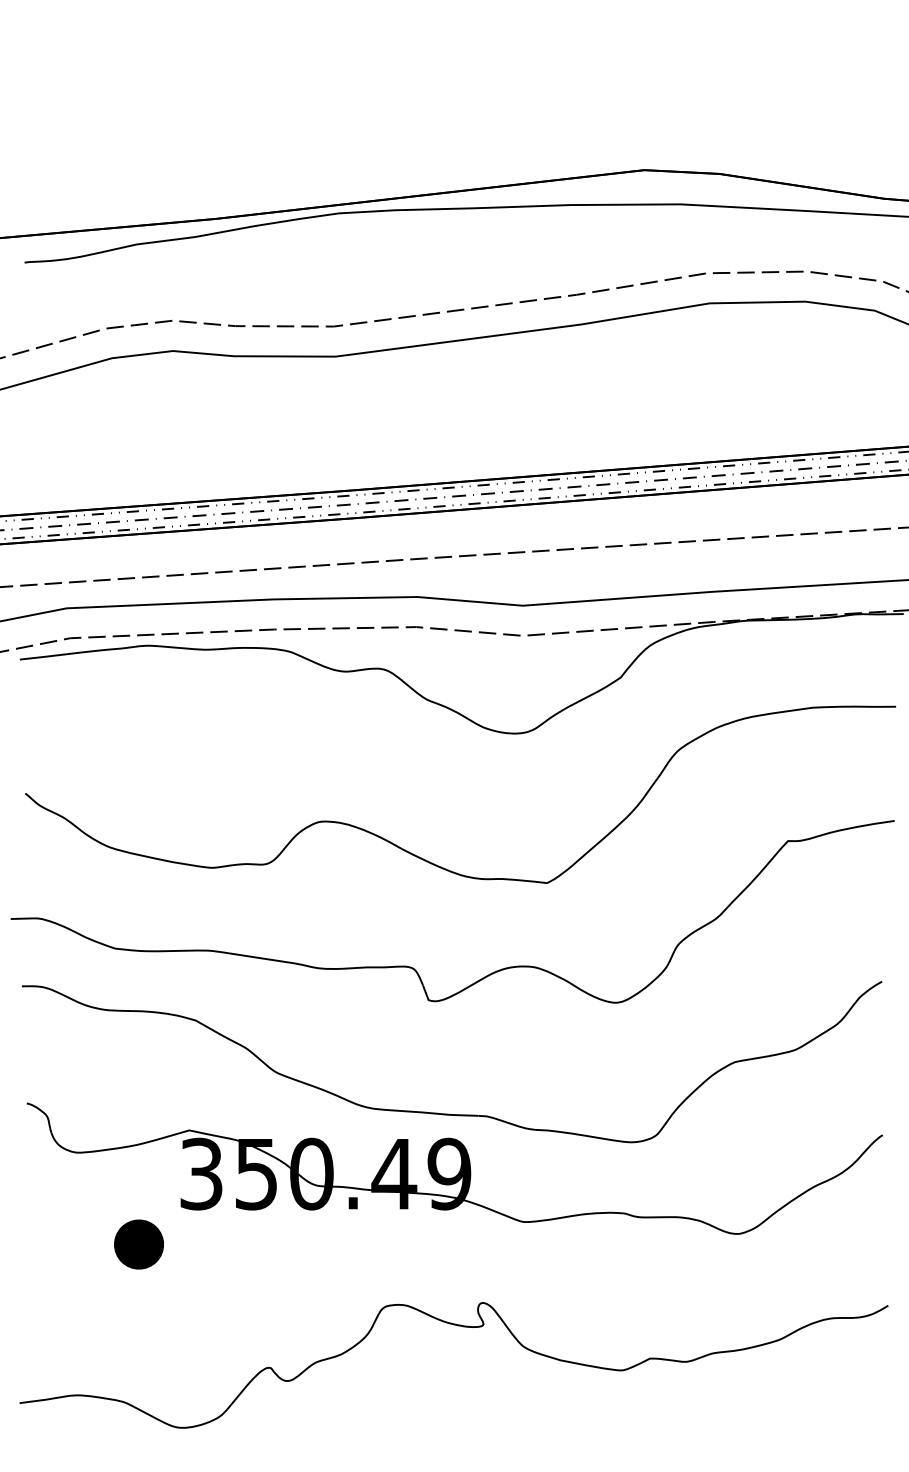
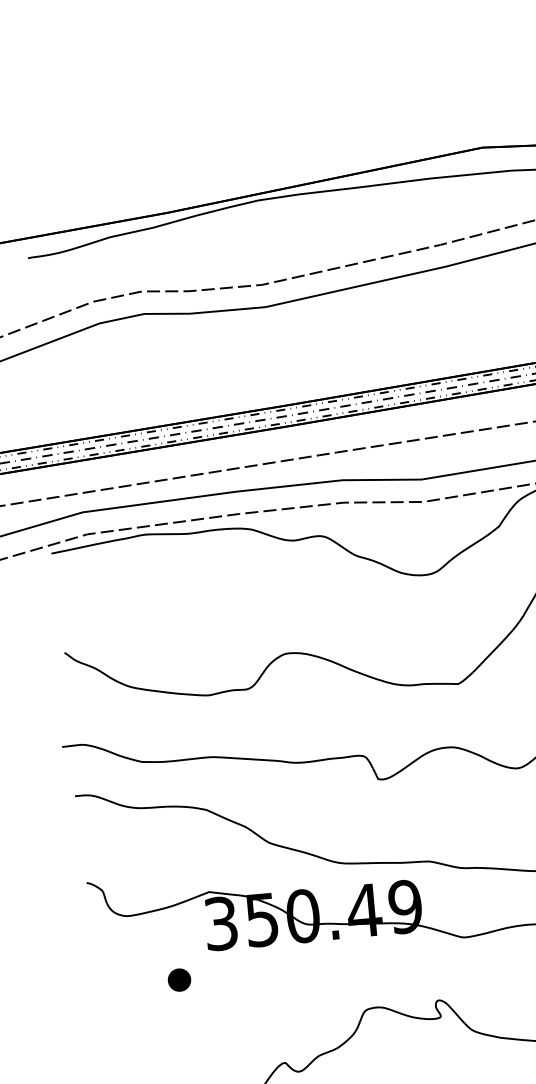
part: (138, 1243) -> (179, 979), size x0.62

